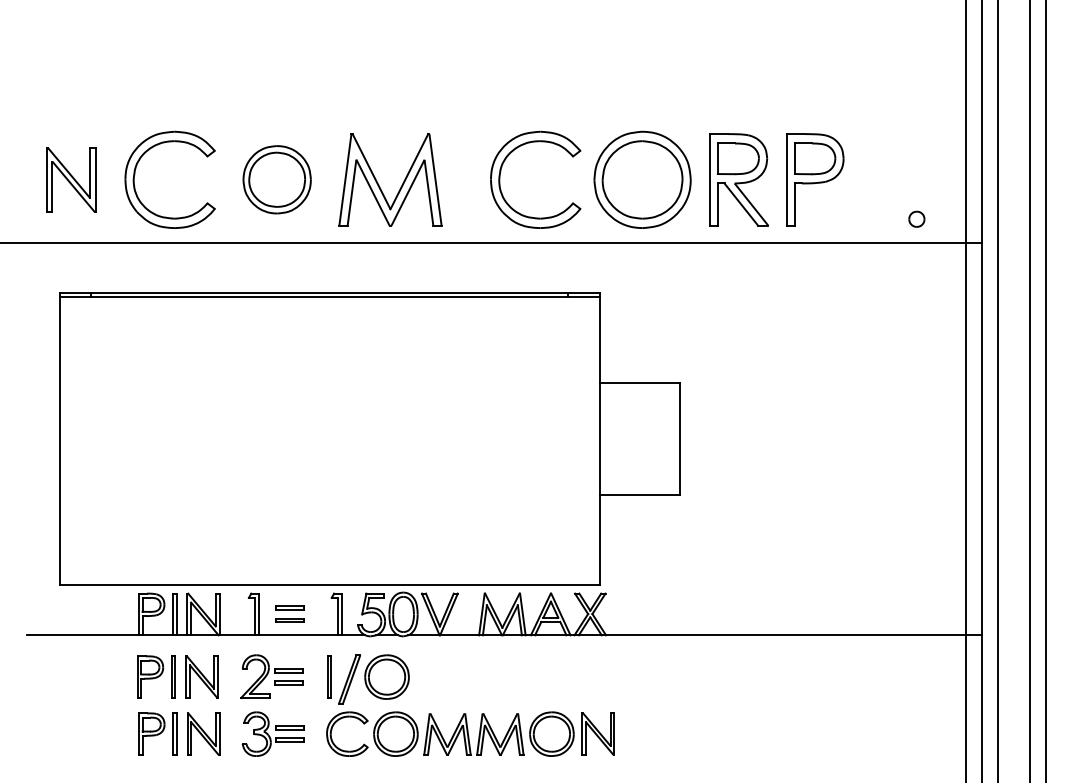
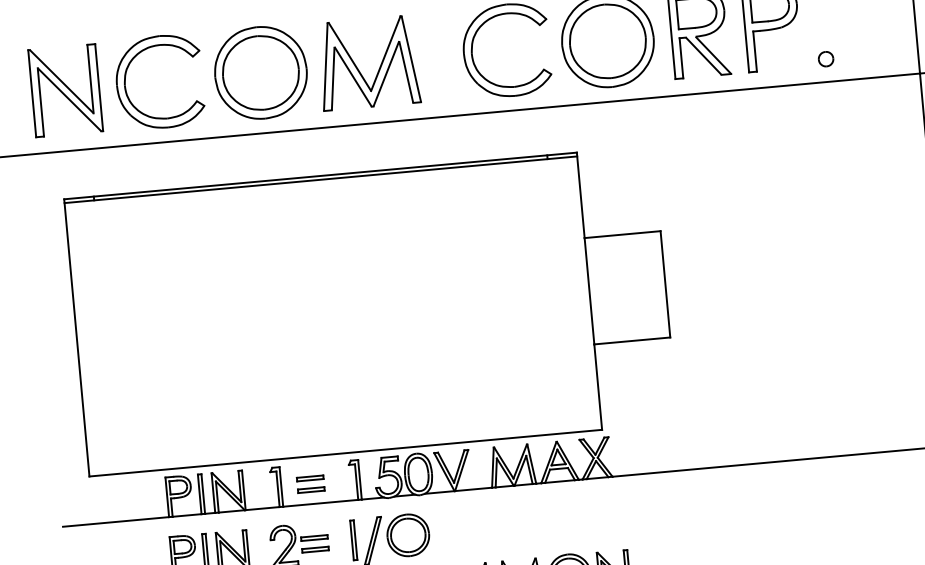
part: (71, 179) -> (65, 90), size x1.43
part: (277, 179) -> (261, 72), size x1.43
part: (916, 218) -> (825, 58), moved

